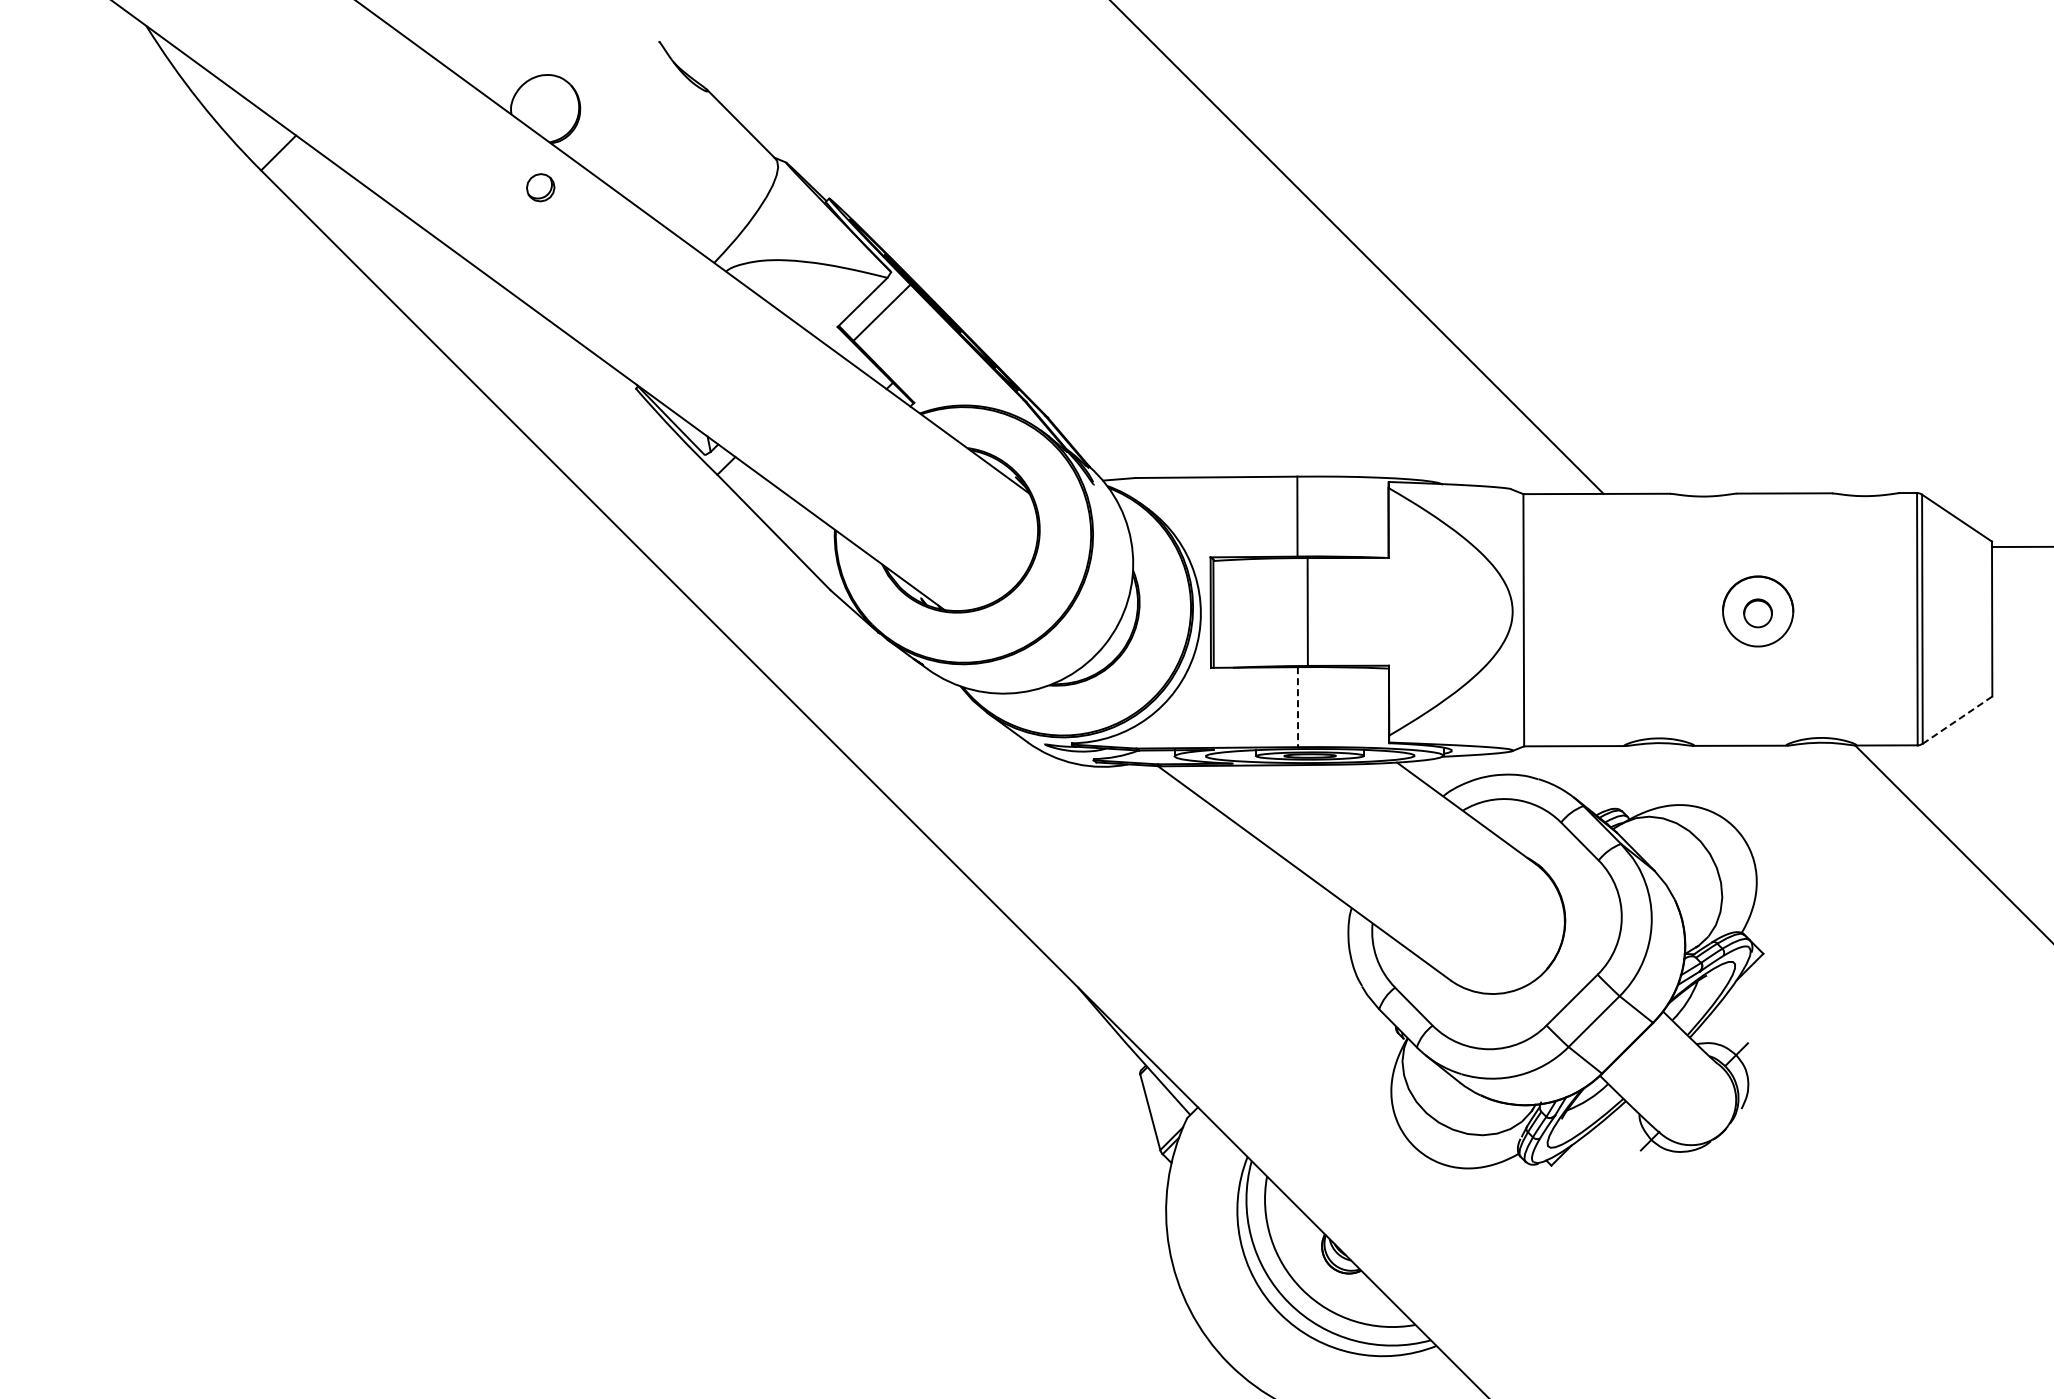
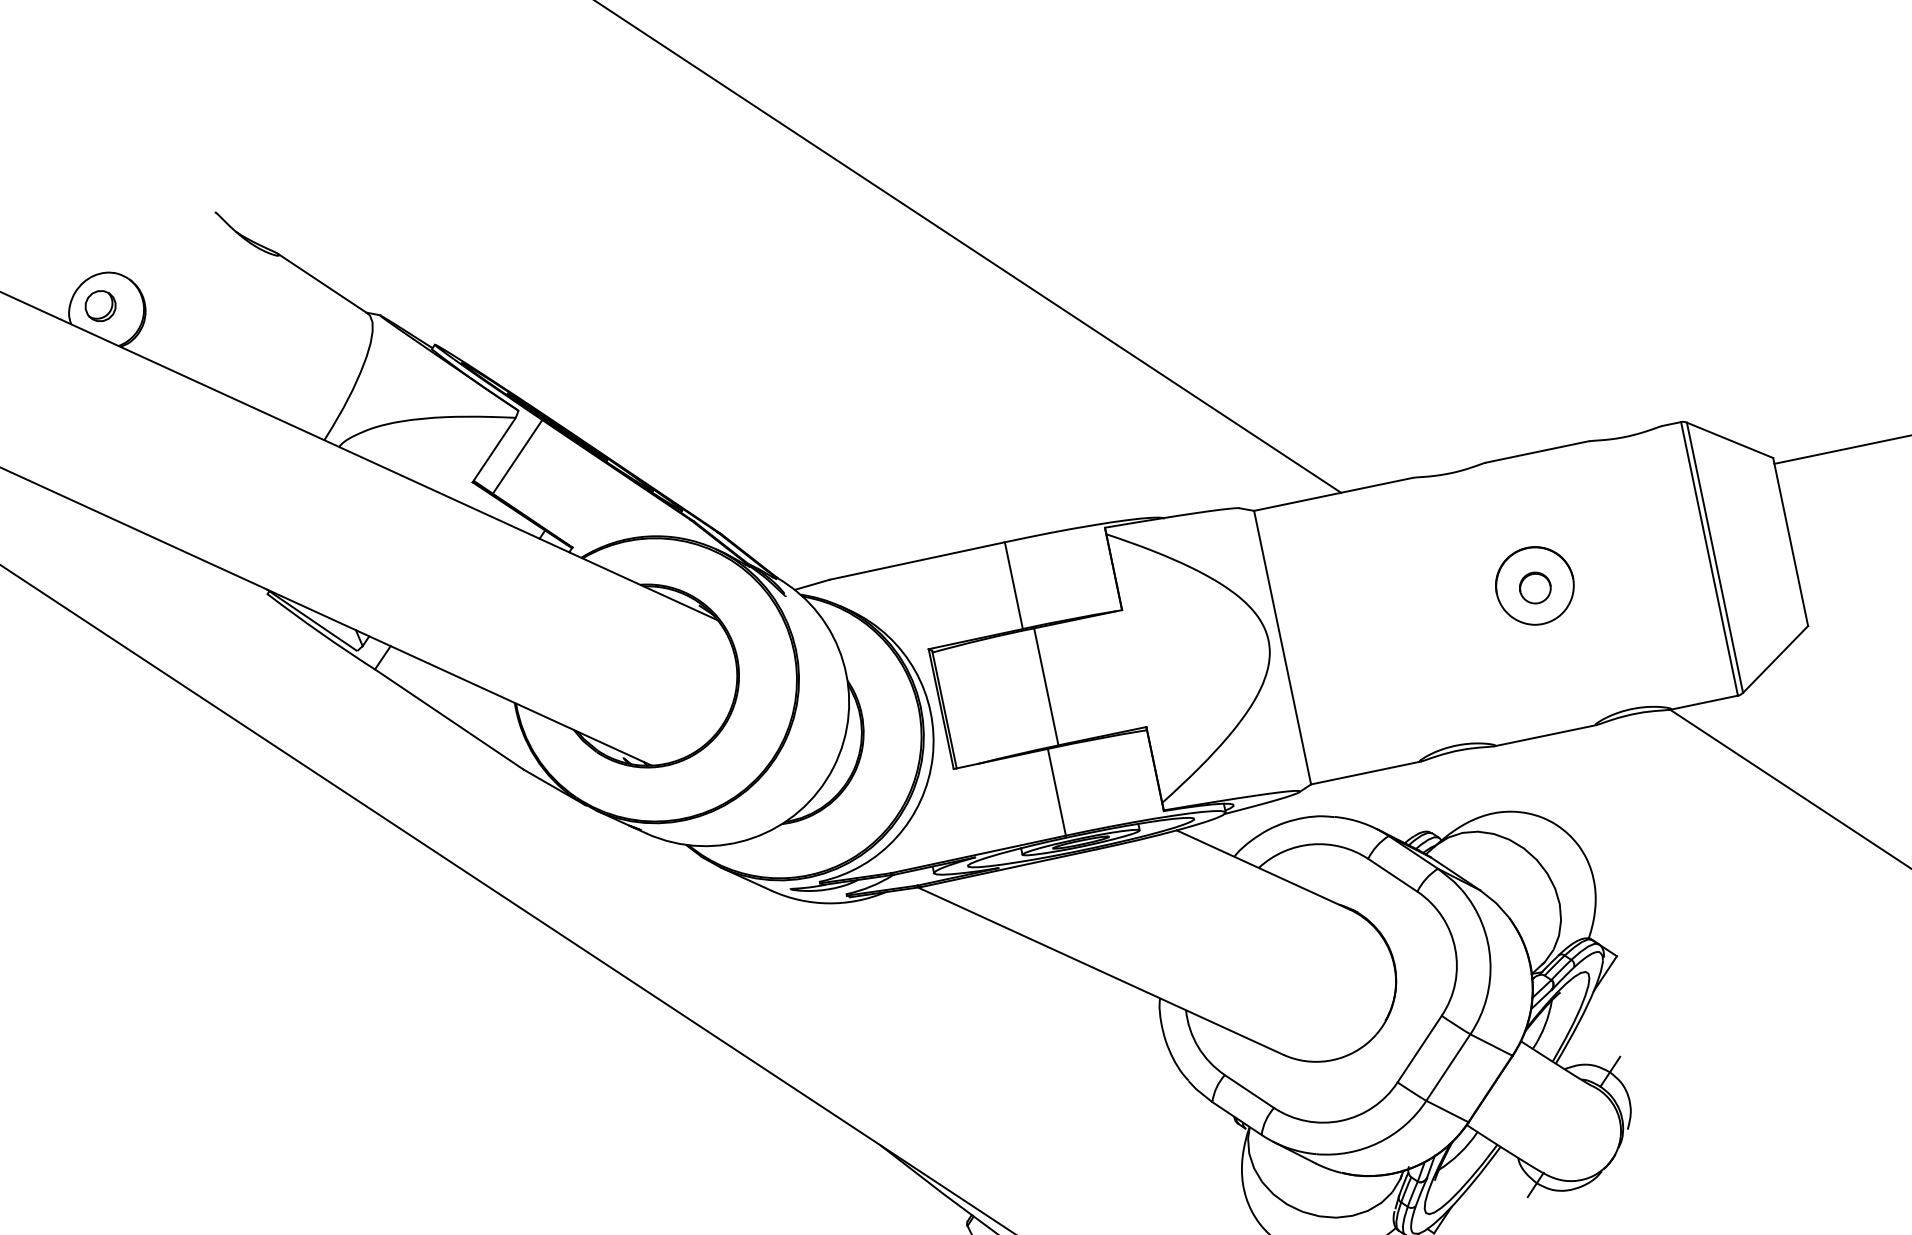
part: (540, 187) -> (100, 305), moved
line: (1297, 707) -> (1056, 792), dashed -> solid
line: (1957, 719) -> (1775, 658), dashed -> solid

